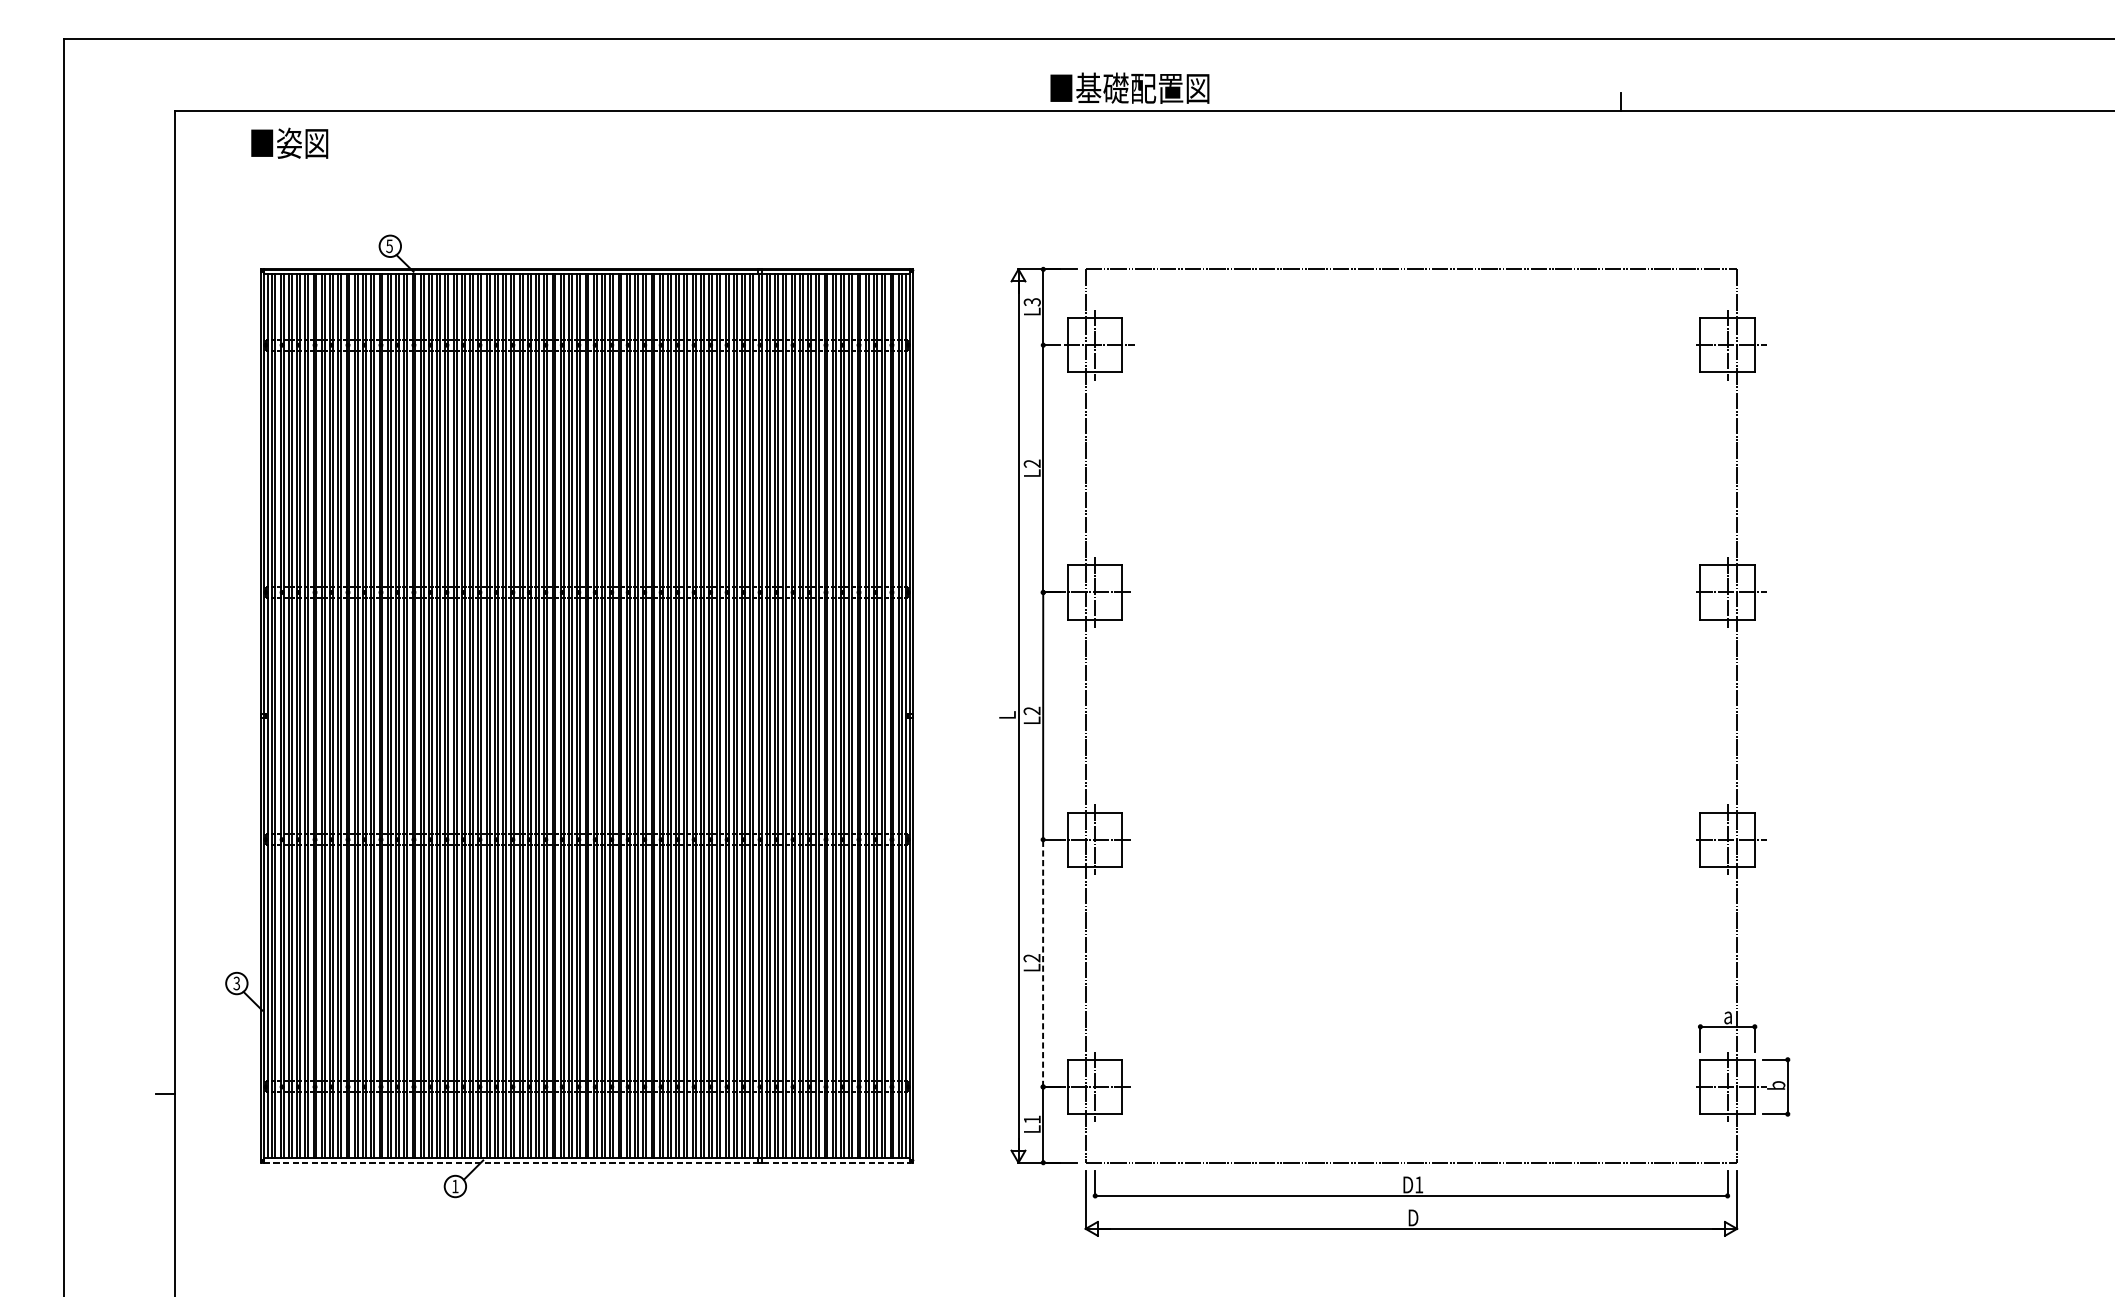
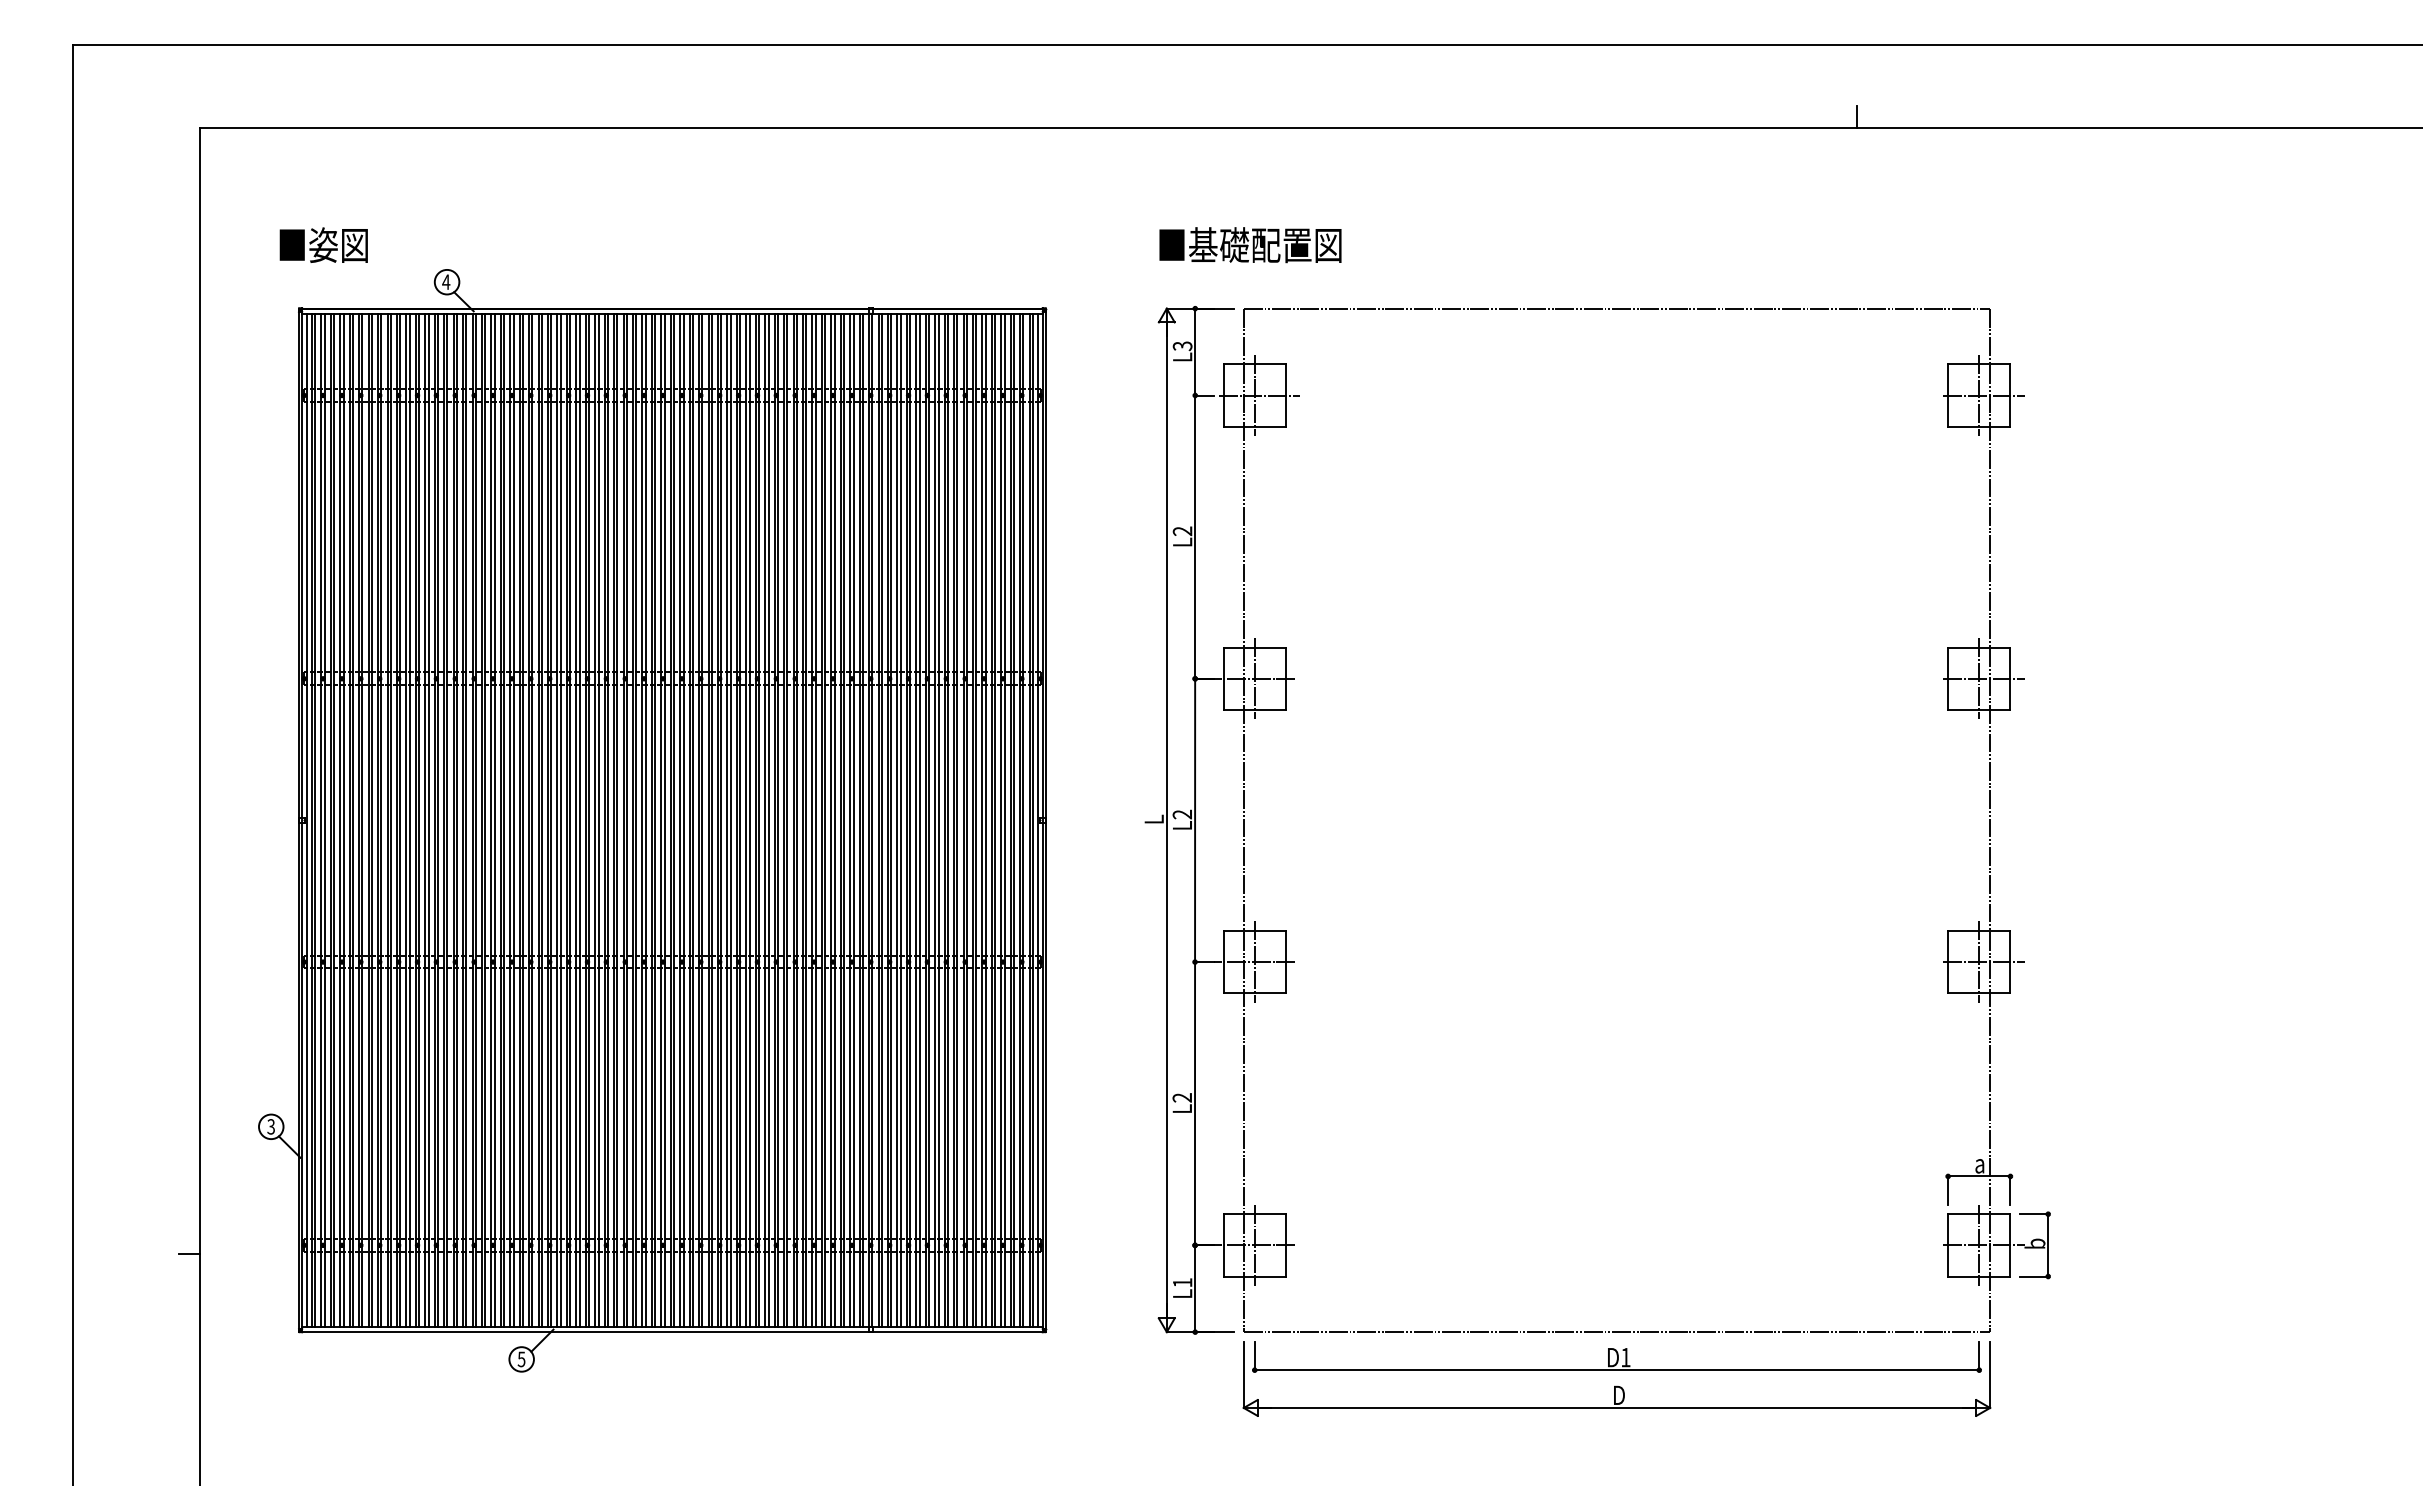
text: (1129, 88) -> (1250, 245), moved
text: (289, 142) -> (323, 244), moved
text: (389, 245) -> (446, 281), 5 -> 4
line: (1043, 963) -> (1195, 1103), dashed -> solid
line: (587, 1163) -> (672, 1332), dashed -> solid
text: (455, 1186) -> (521, 1359), 1 -> 5

